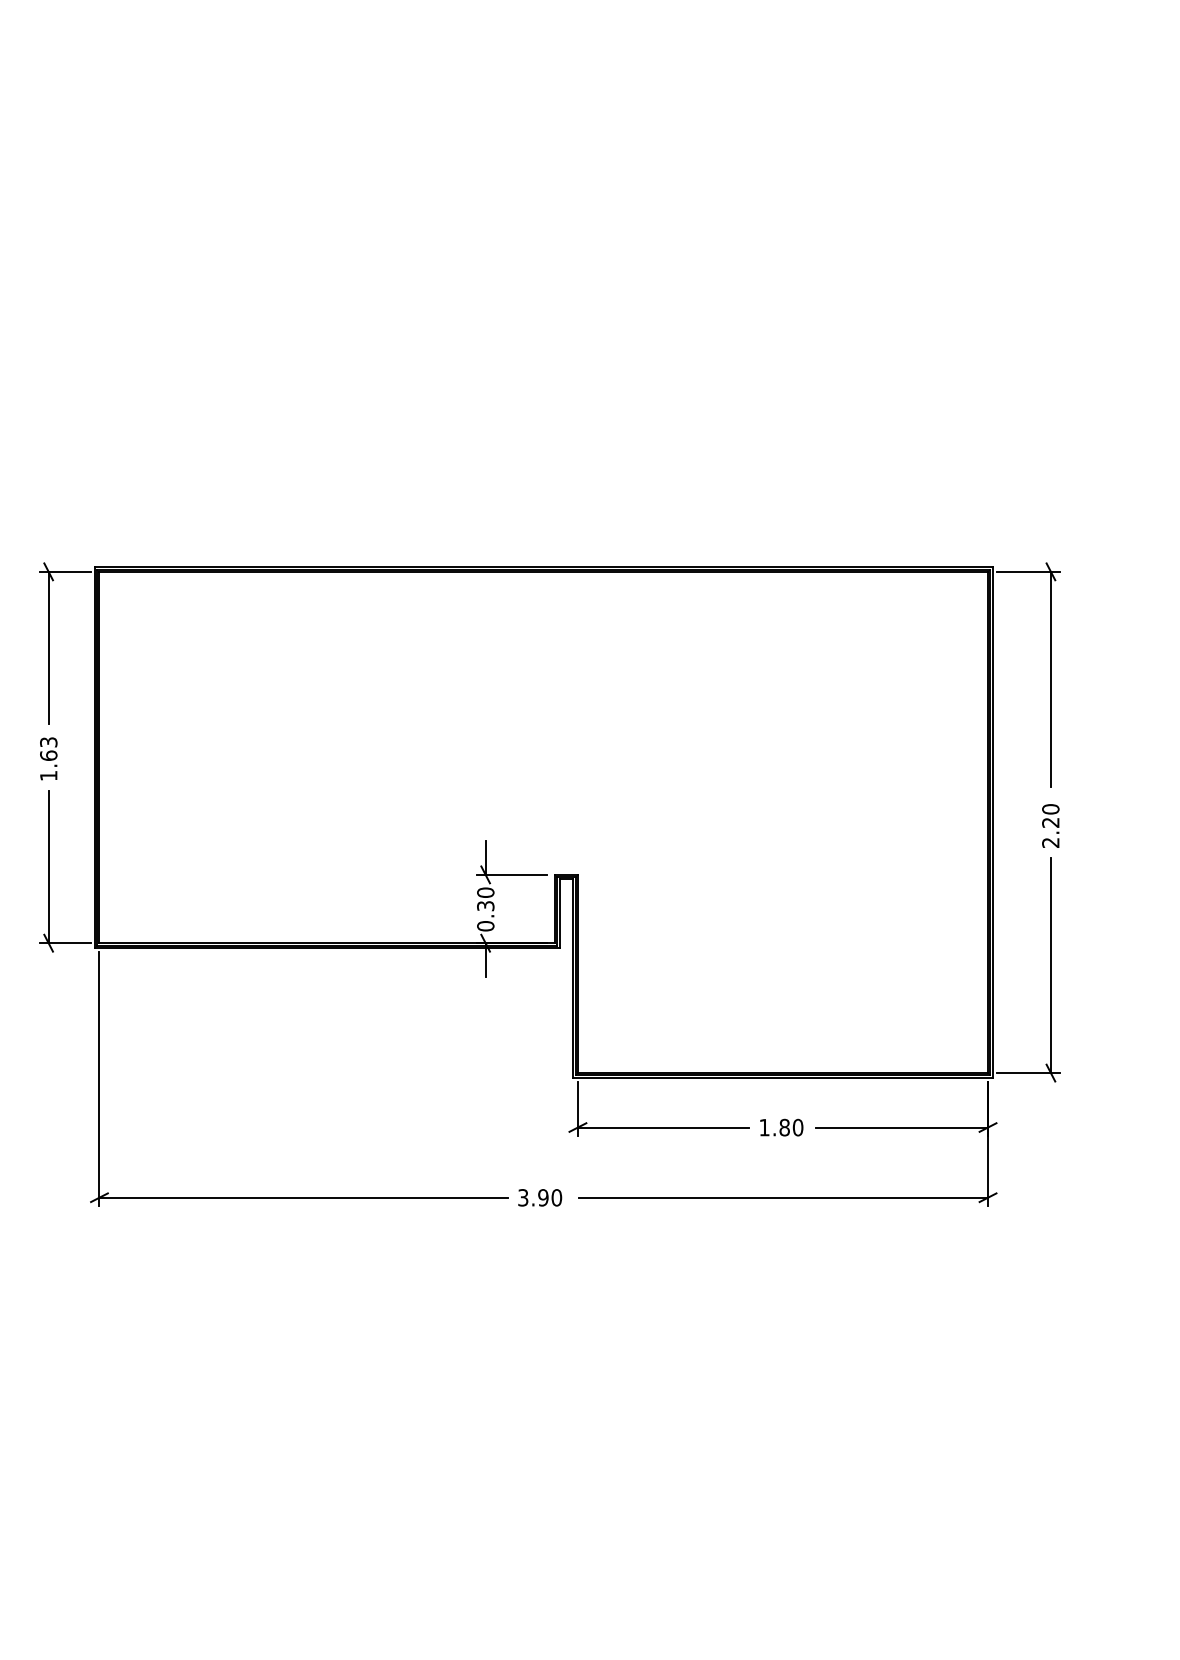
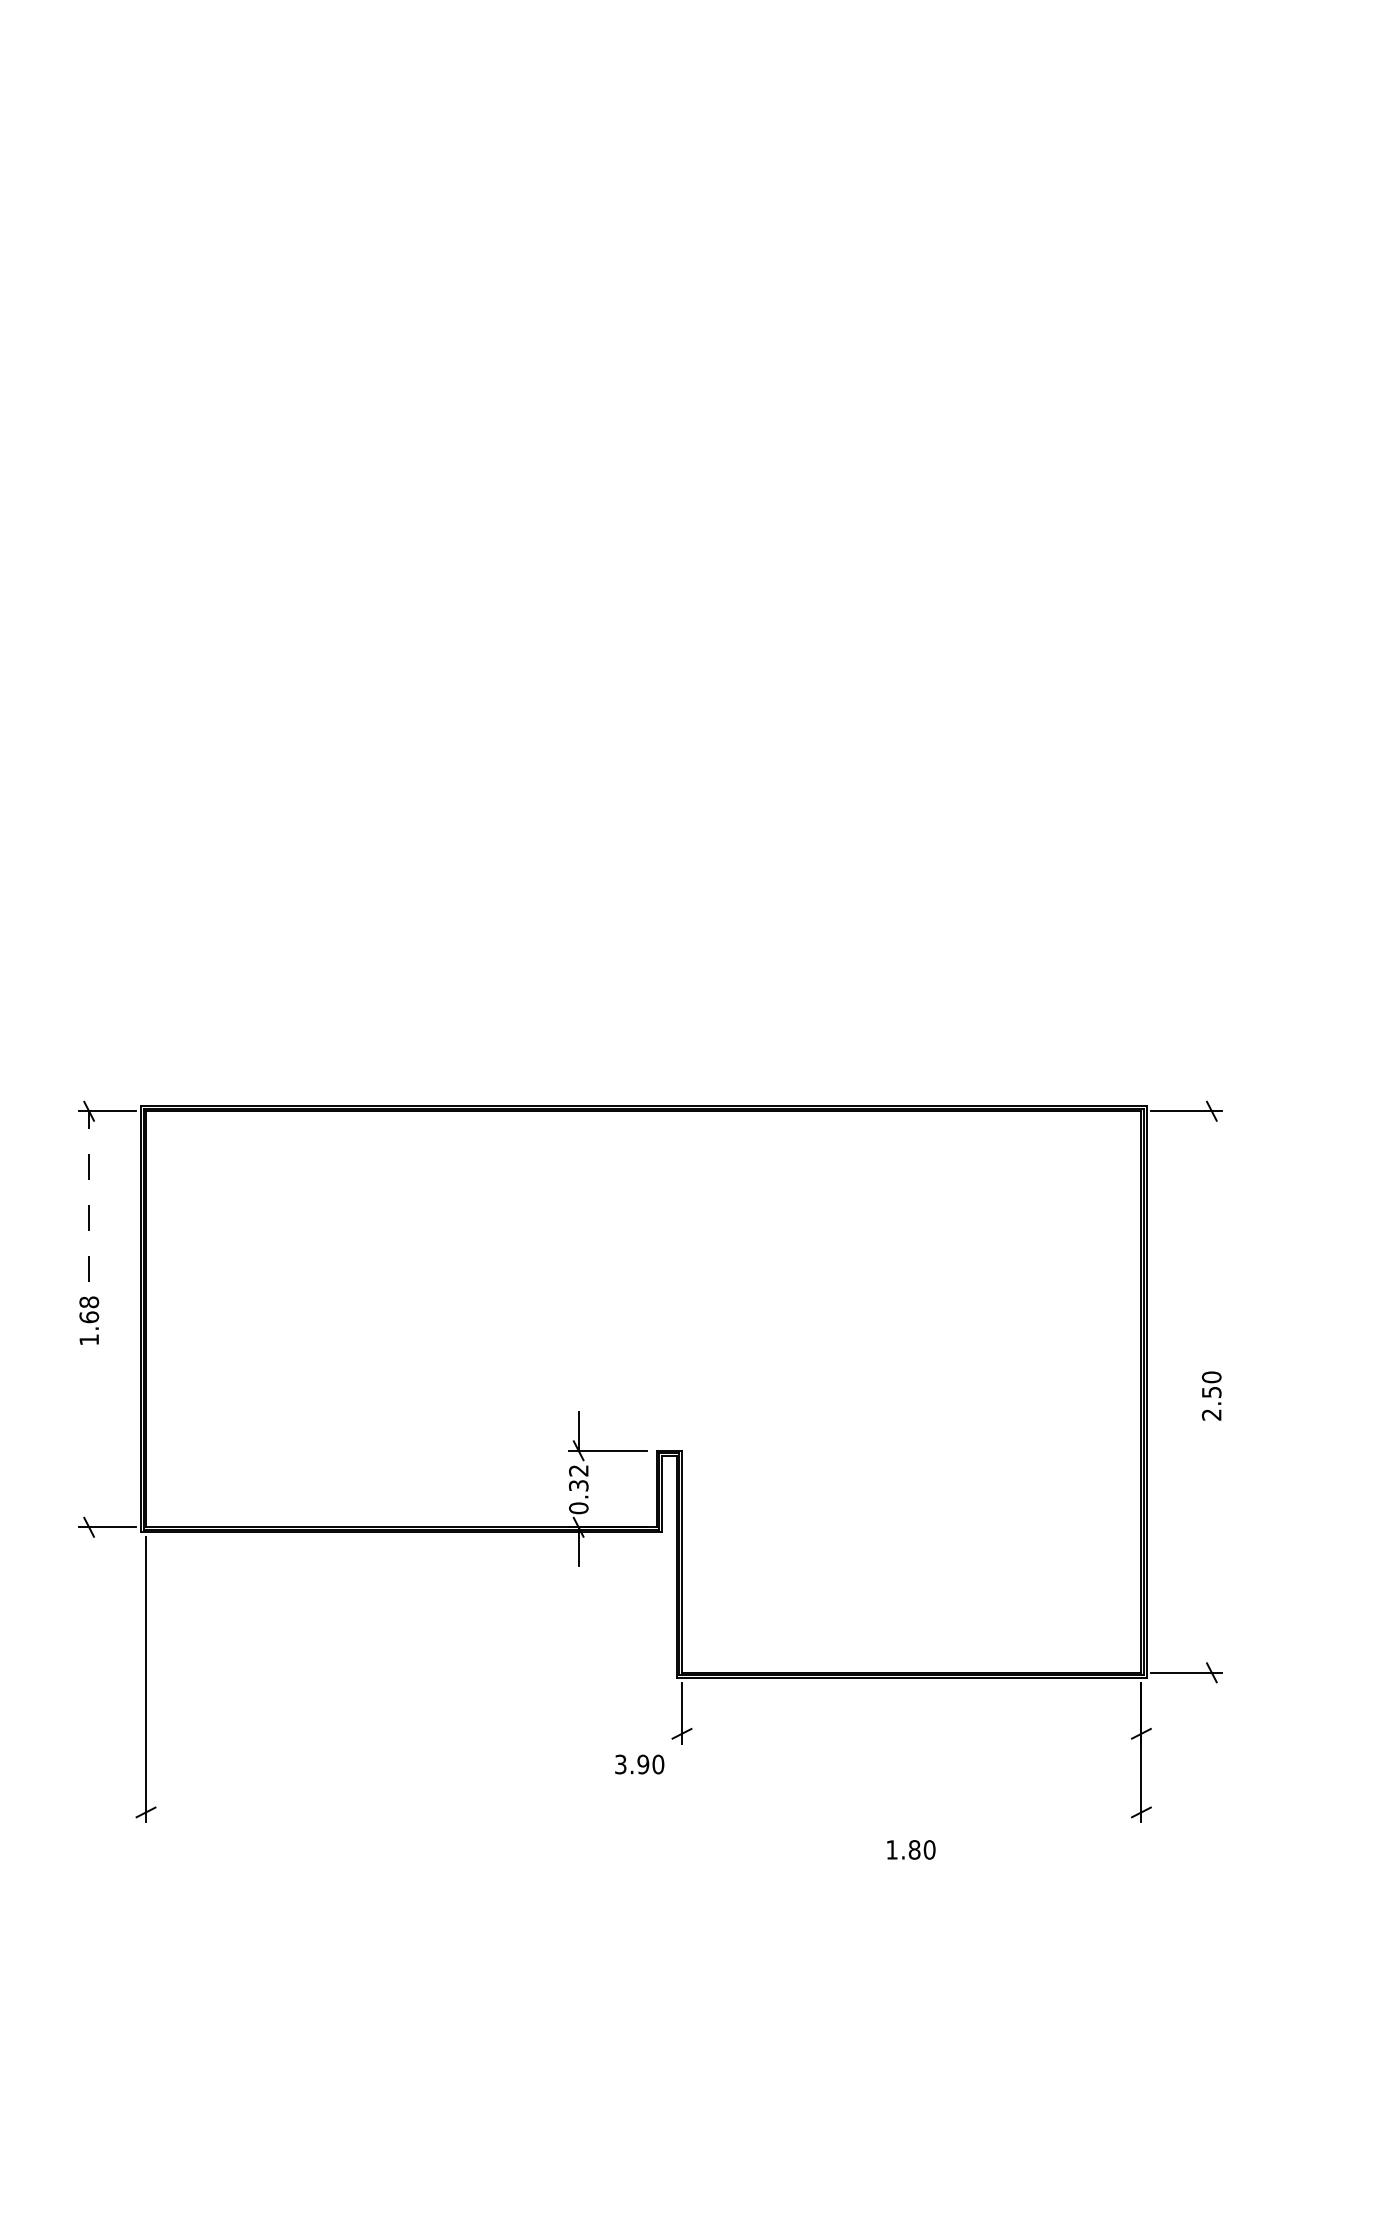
line: (48, 647) -> (89, 1196), solid -> dashed
line: (1050, 679) -> (1211, 1231), removed
text: (48, 742) -> (89, 1302), 1.63 -> 1.68
text: (1050, 822) -> (1211, 1392), 2.20 -> 2.50
line: (48, 867) -> (89, 1442), removed
text: (485, 892) -> (578, 1470), 0.30 -> 0.32
line: (1050, 965) -> (1211, 1552), removed
line: (663, 1127) -> (777, 1733), removed
text: (781, 1127) -> (911, 1849), moved
line: (902, 1127) -> (1045, 1733), removed
line: (303, 1197) -> (374, 1812), removed
text: (539, 1197) -> (639, 1764), moved
line: (783, 1197) -> (912, 1812), removed

